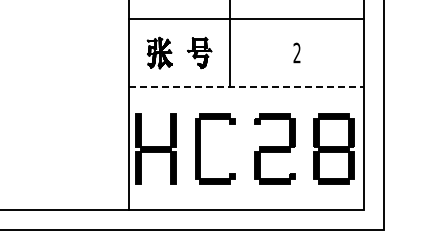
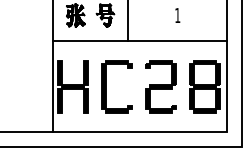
text: (296, 52) -> (177, 15), 2 -> 1
line: (247, 86) -> (140, 40), dashed -> solid

